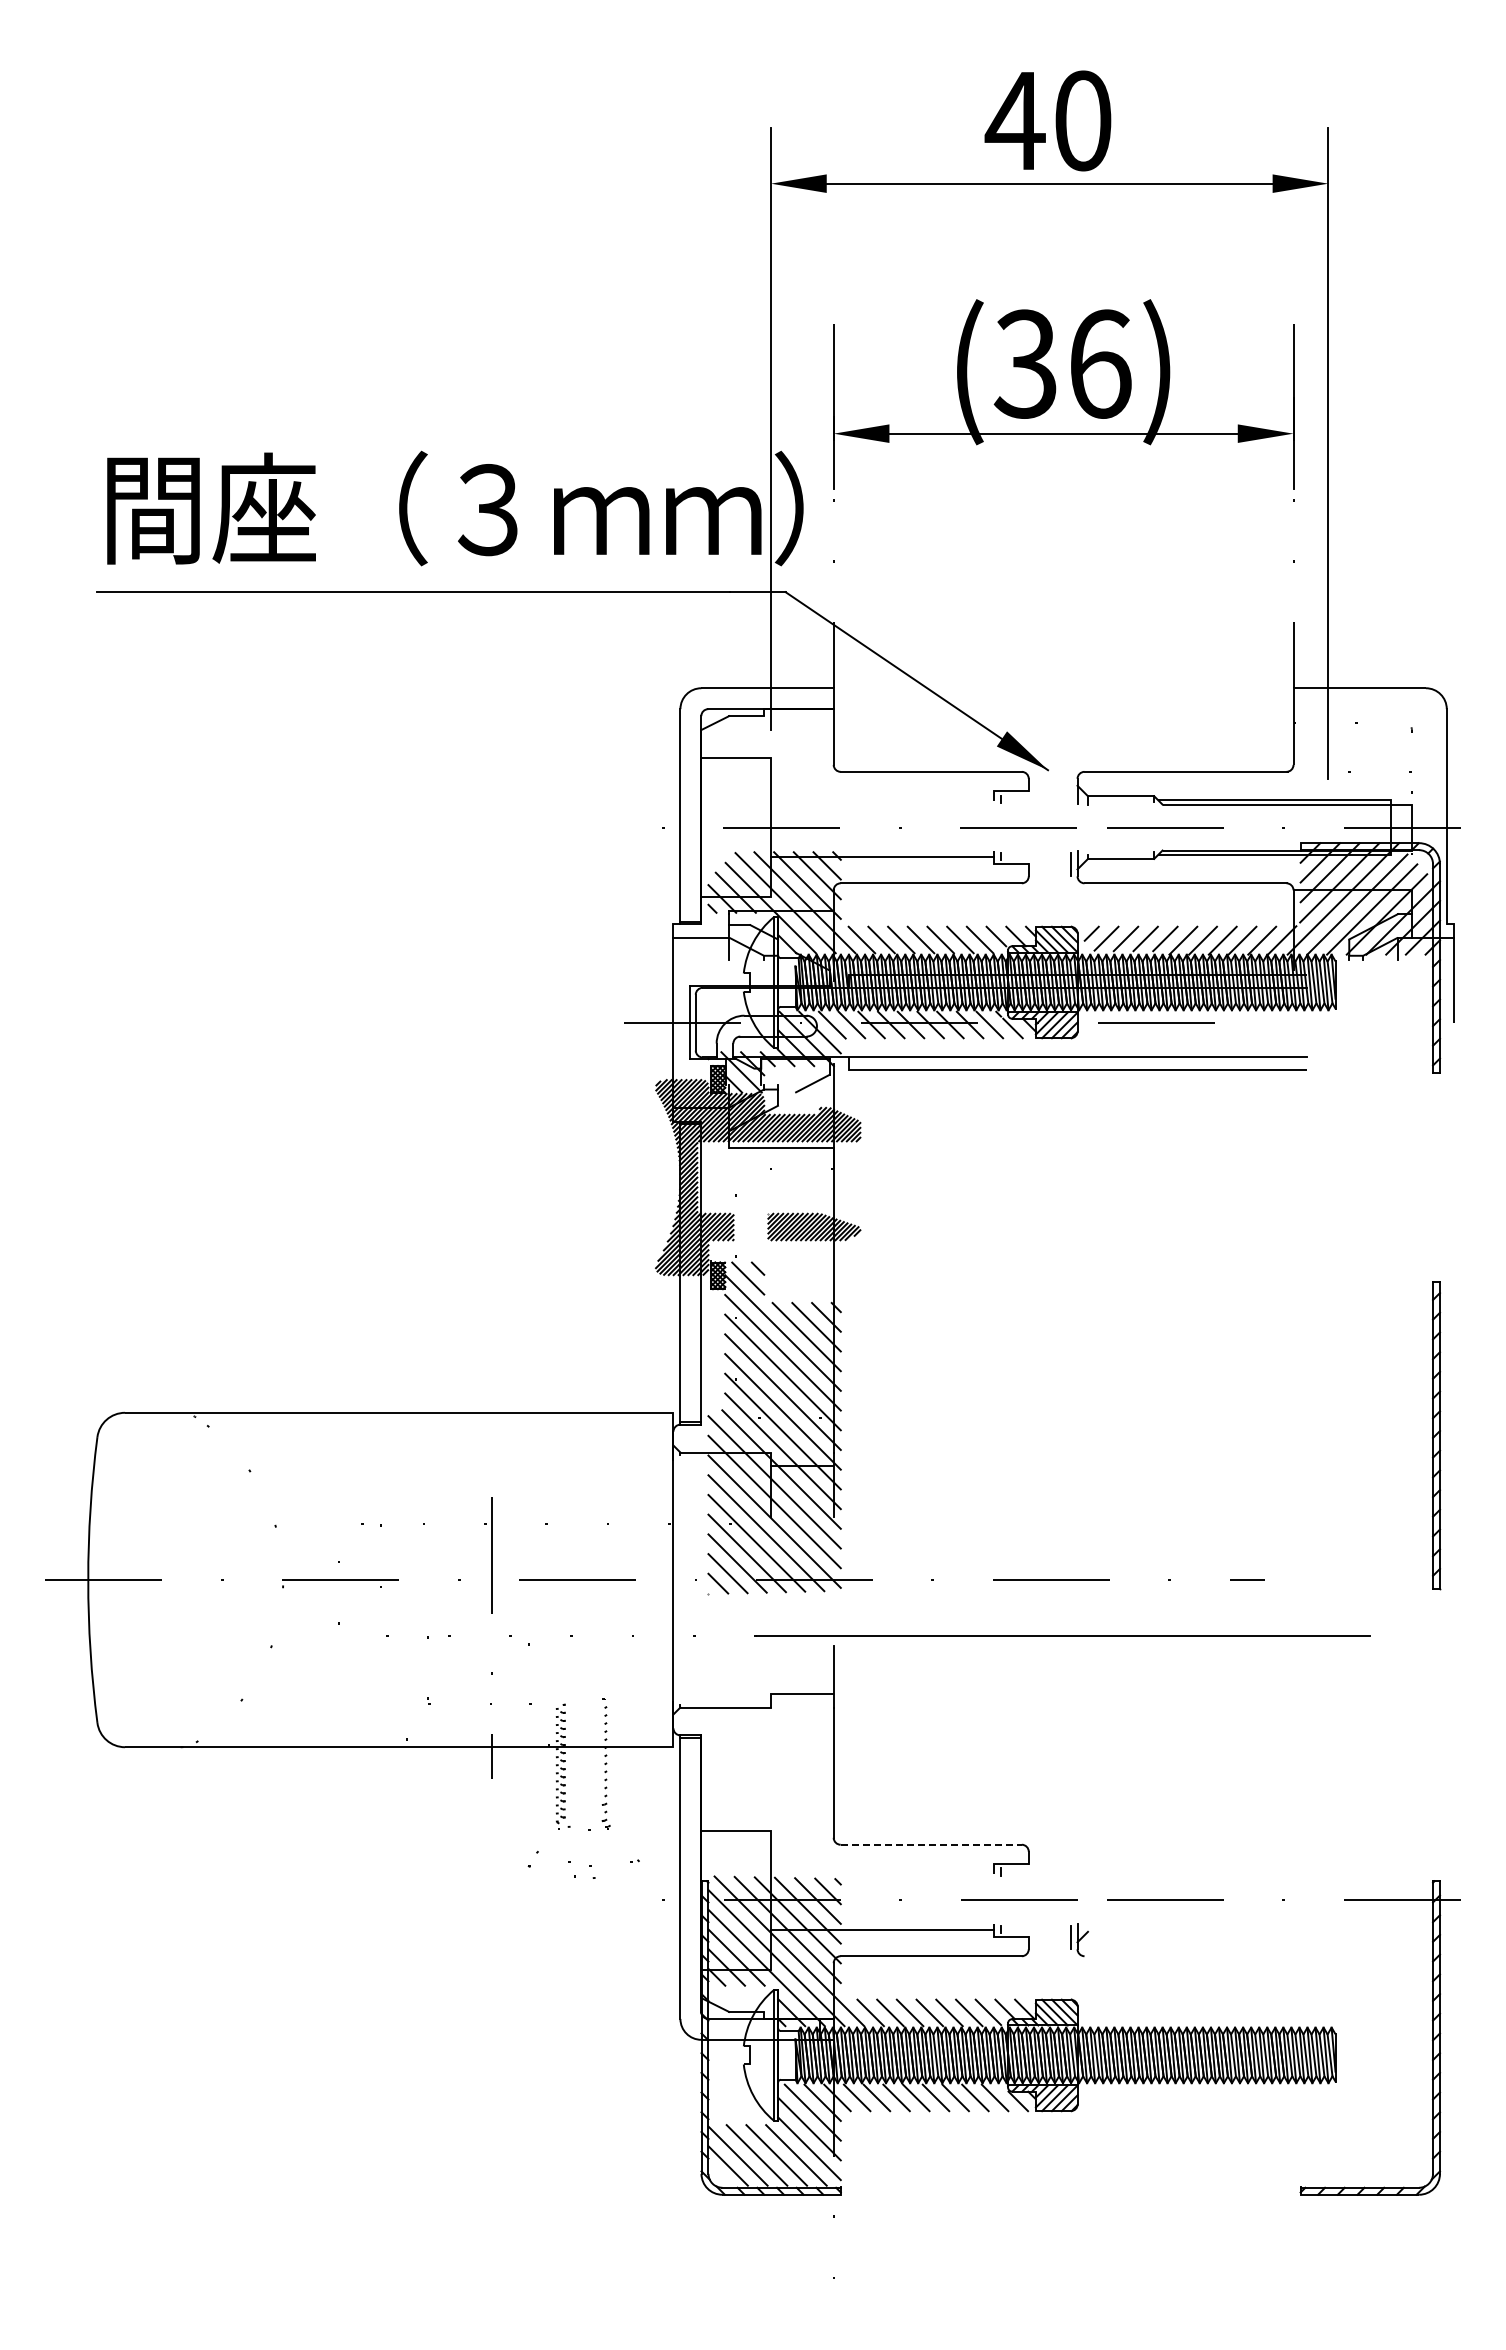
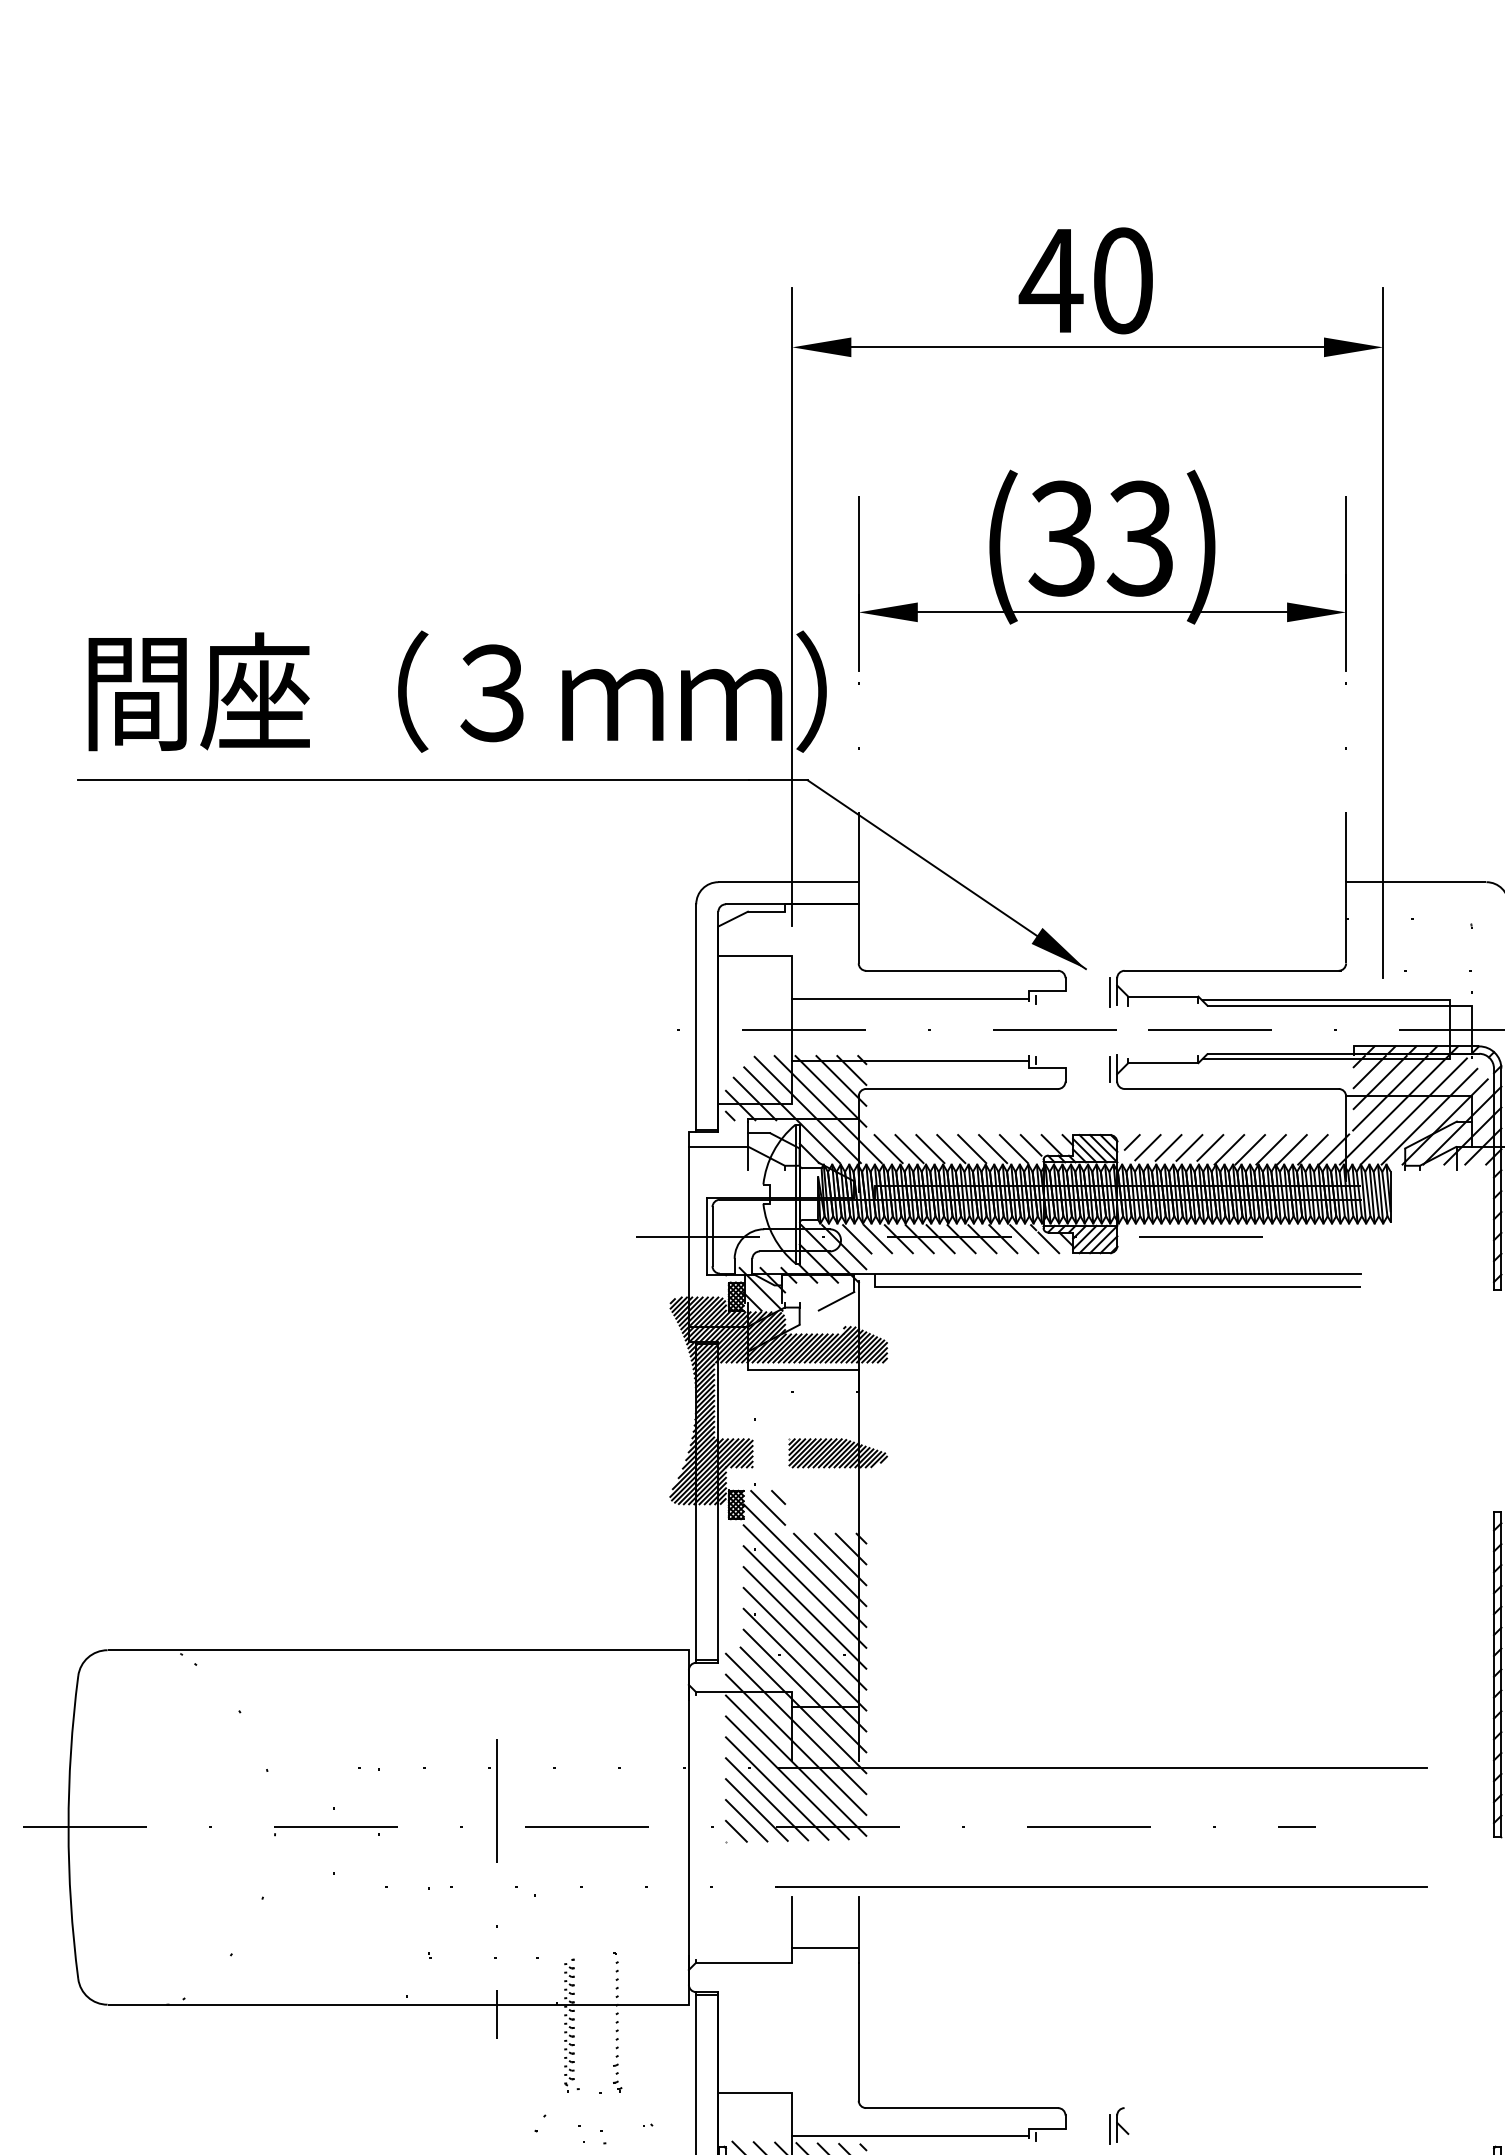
text: (1099, 363) -> (1140, 537), (36) -> (33)
line: (1070, 791) -> (1109, 991), added
line: (882, 798) -> (910, 999), added
line: (1063, 1524) -> (1102, 1768), added
line: (771, 1669) -> (792, 1922), added
line: (931, 1844) -> (962, 2107), dashed -> solid
part: (1079, 1861) -> (1119, 2125), added
line: (882, 1871) -> (910, 2136), added

